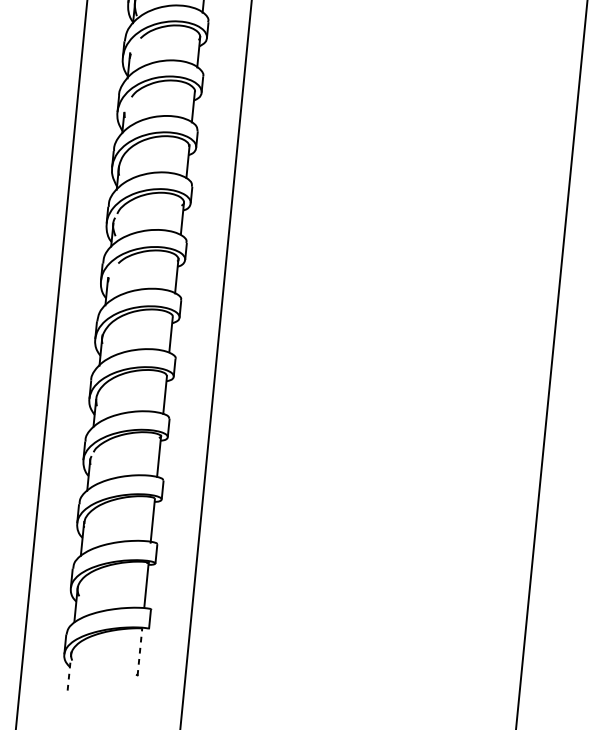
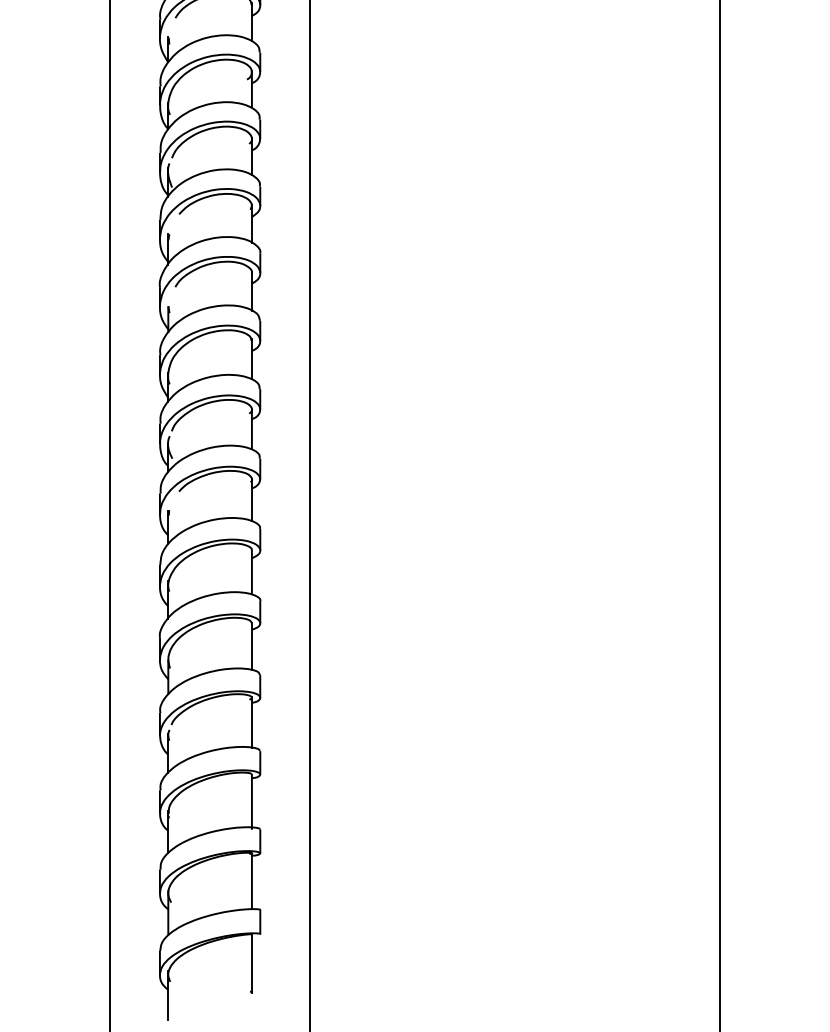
line: (139, 651) -> (251, 962), dashed -> solid
line: (69, 671) -> (168, 995), dashed -> solid

